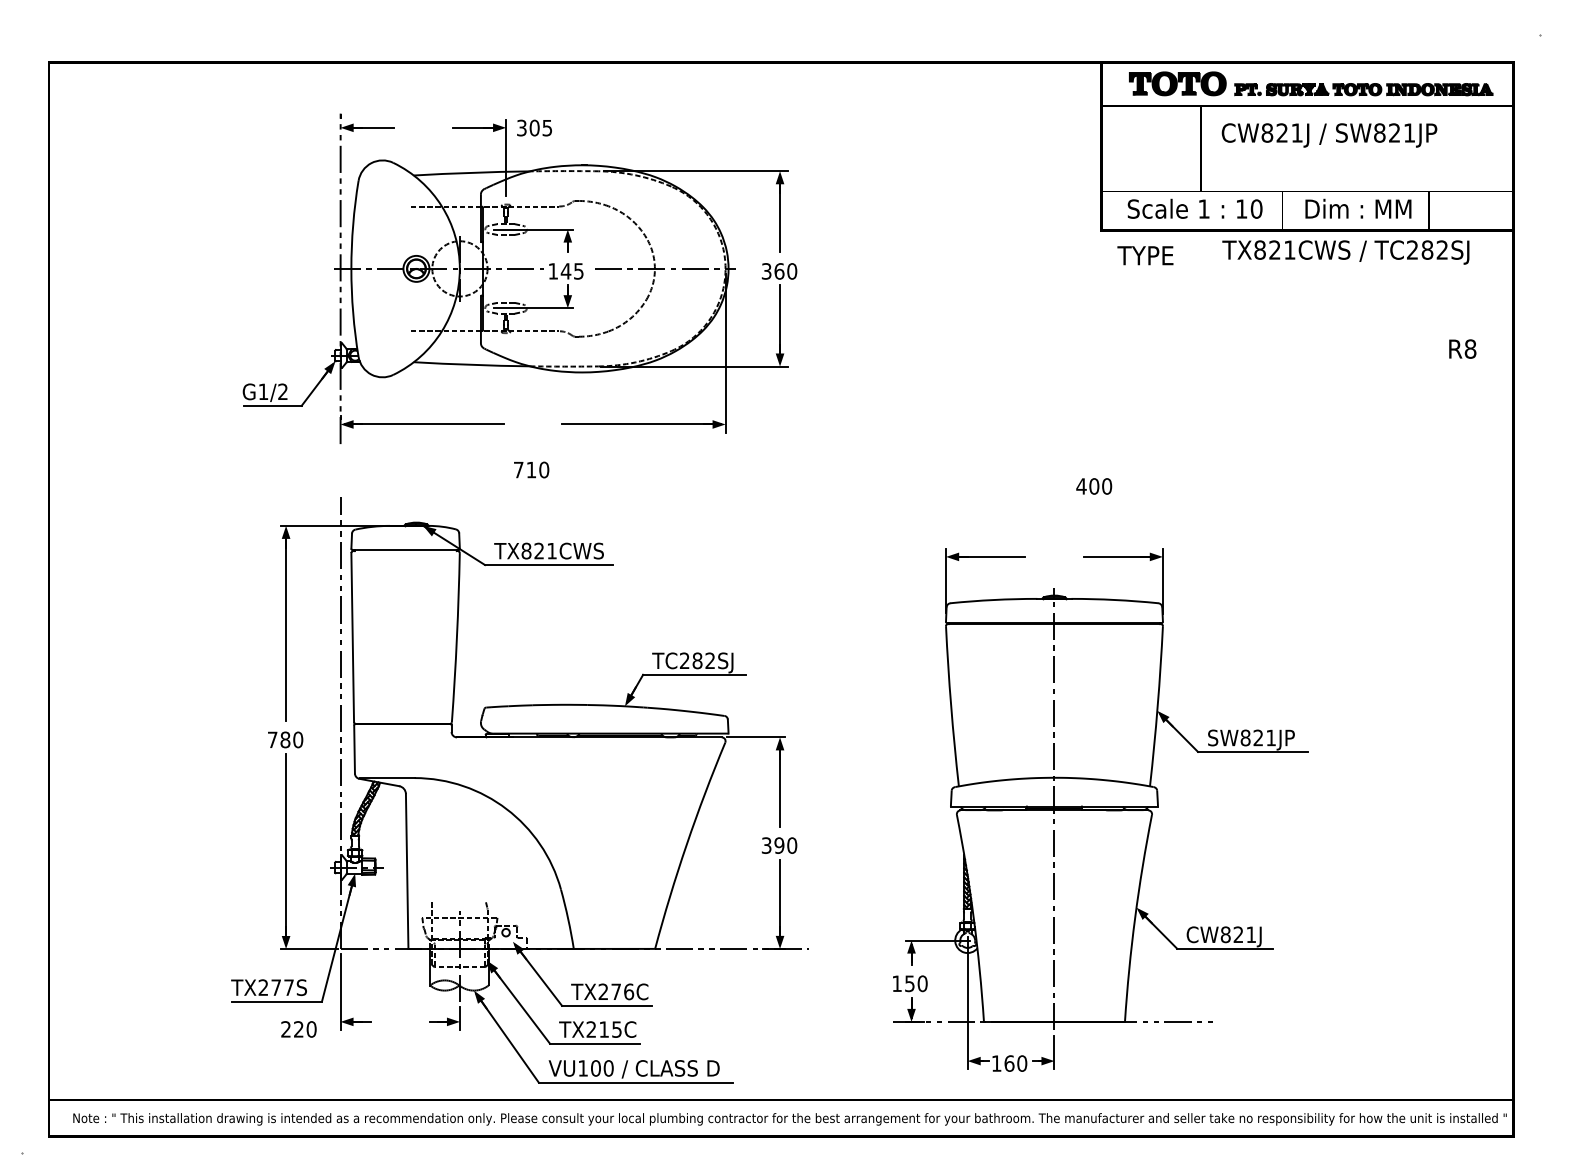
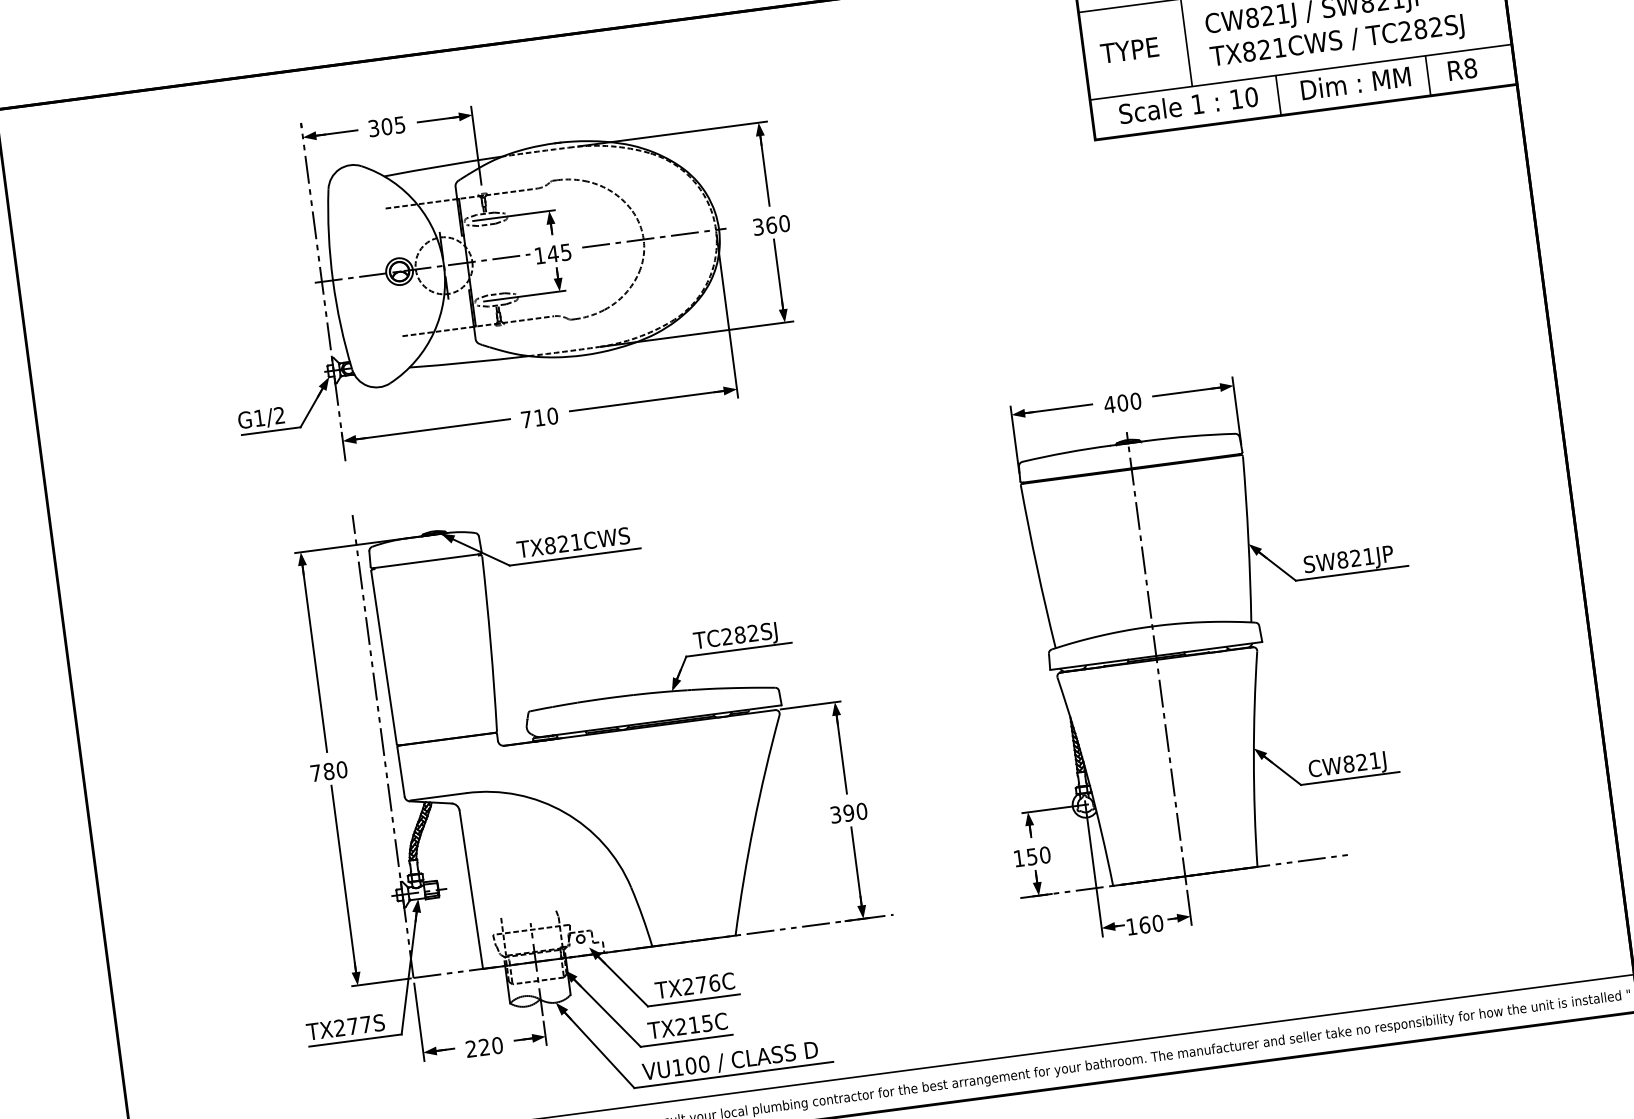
text: (534, 127) -> (386, 126), moved
text: (1345, 252) -> (1336, 42), moved
text: (1145, 255) -> (1129, 50), moved
text: (1462, 348) -> (1462, 68), moved
text: (531, 469) -> (539, 417), moved
part: (1100, 809) -> (1203, 652), moved
text: (298, 1029) -> (484, 1047), moved

